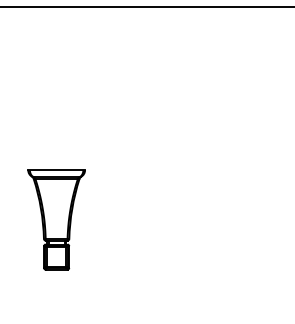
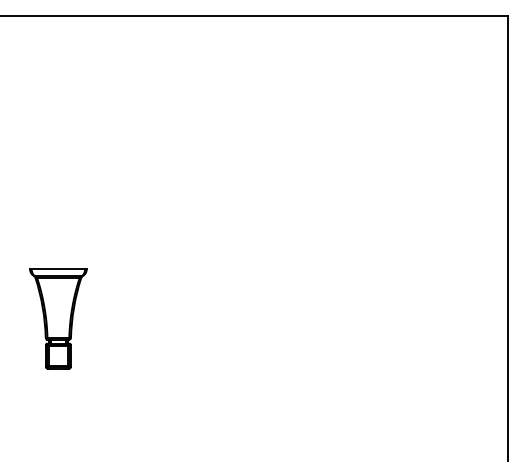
part: (56, 219) -> (58, 318), size x0.7

